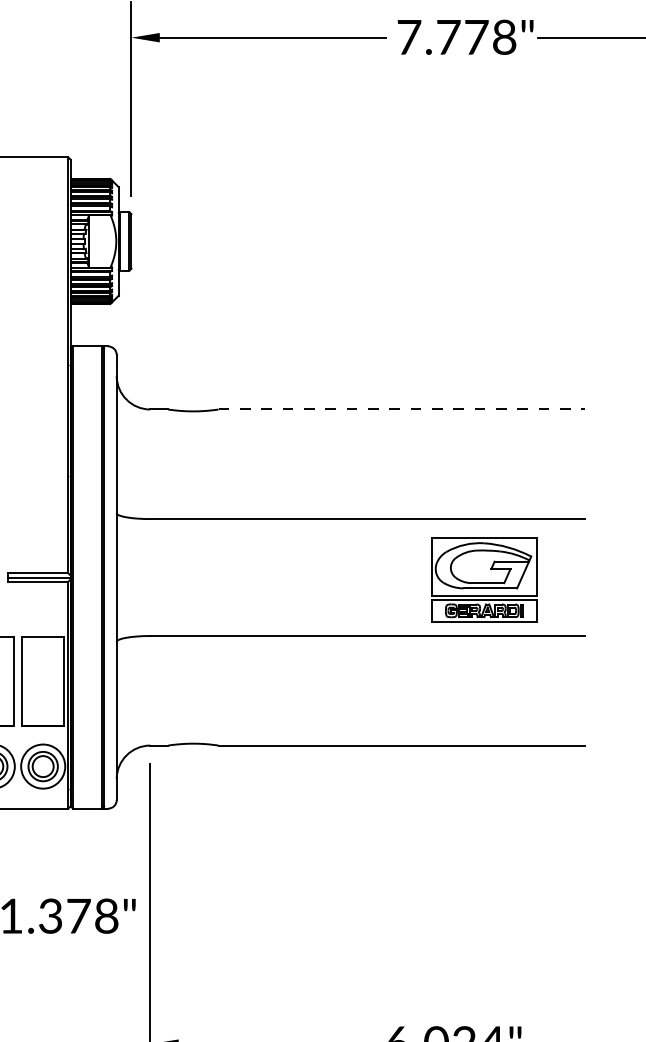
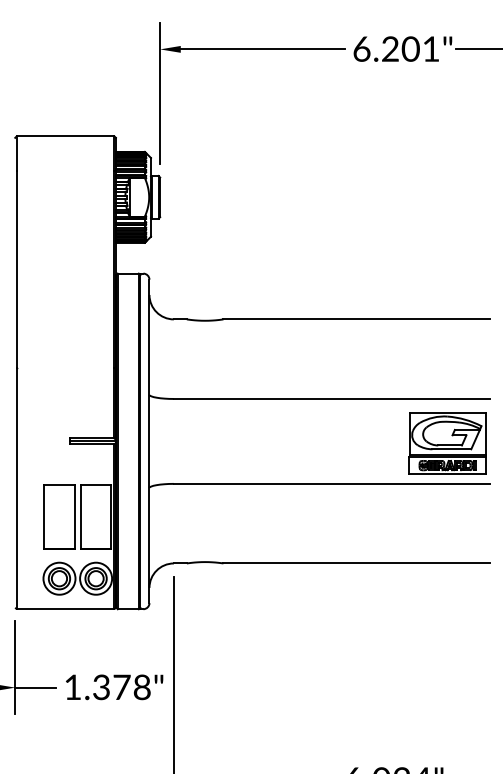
text: (456, 36) -> (396, 48), 7.778" -> 6.201"
line: (403, 409) -> (357, 319), dashed -> solid
part: (484, 580) -> (447, 443), moved

